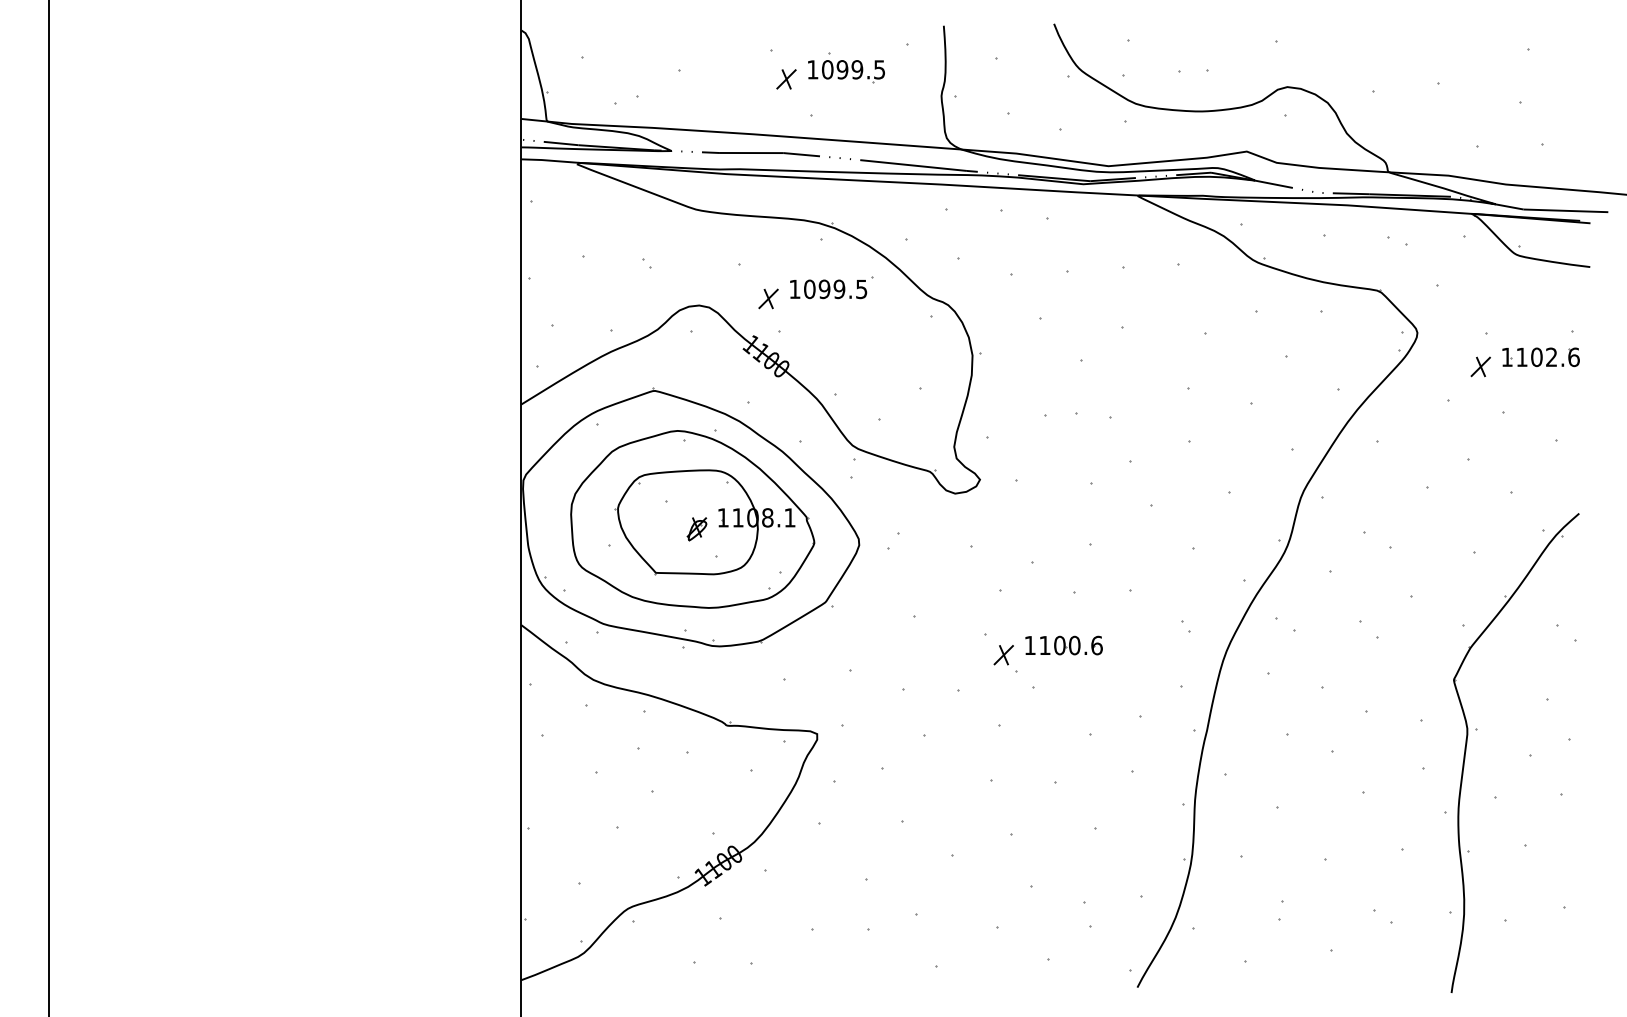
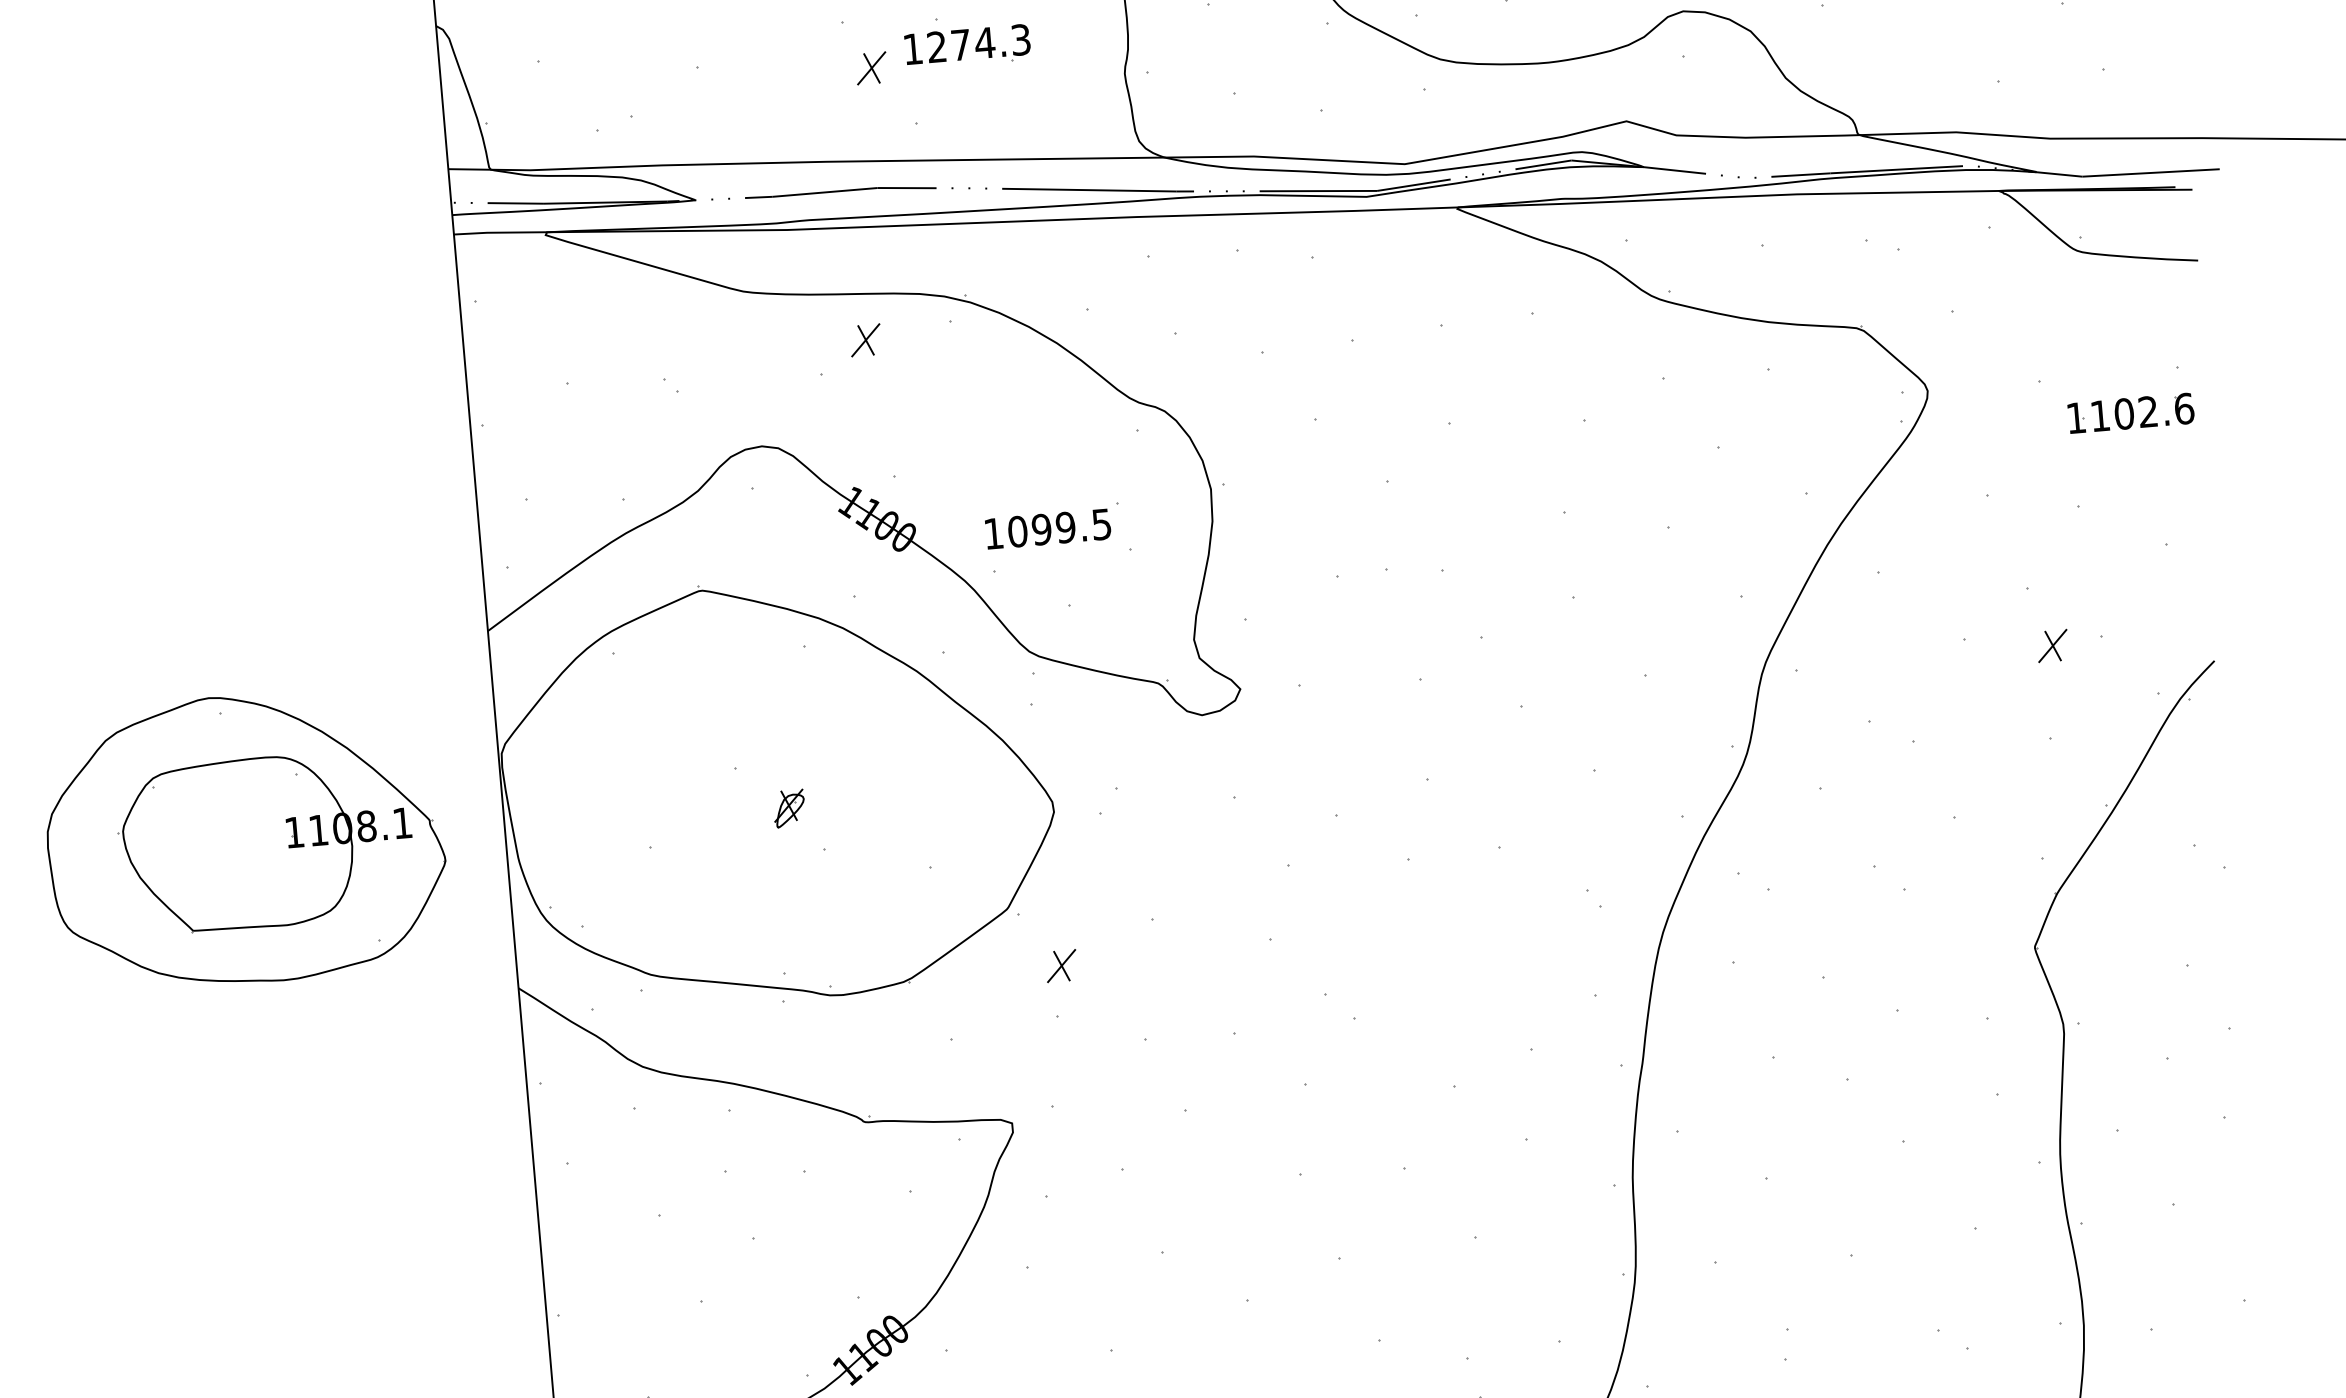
text: (853, 69) -> (978, 43), 1099.5 -> 1274.3
part: (831, 287) -> (1052, 525), moved
part: (768, 298) -> (865, 339), moved
part: (1480, 366) -> (2052, 645), moved
part: (692, 519) -> (245, 839), moved
part: (1063, 645) -> (1398, 945), removed
part: (1003, 655) -> (1061, 966), moved

